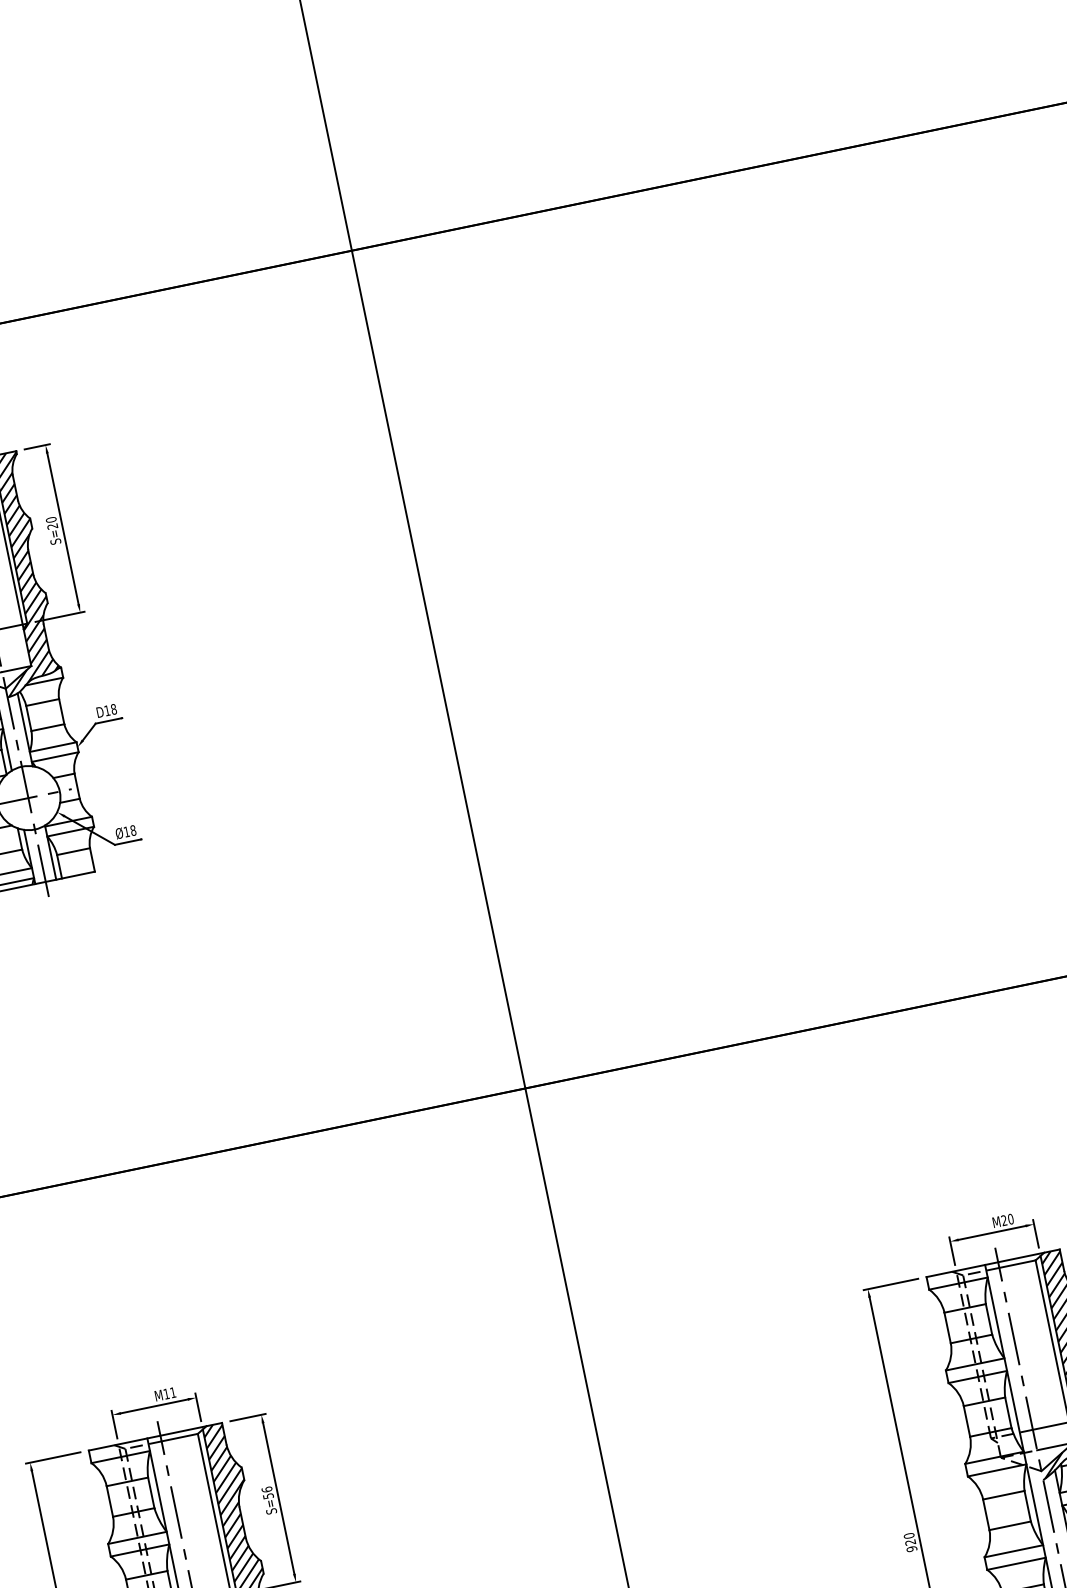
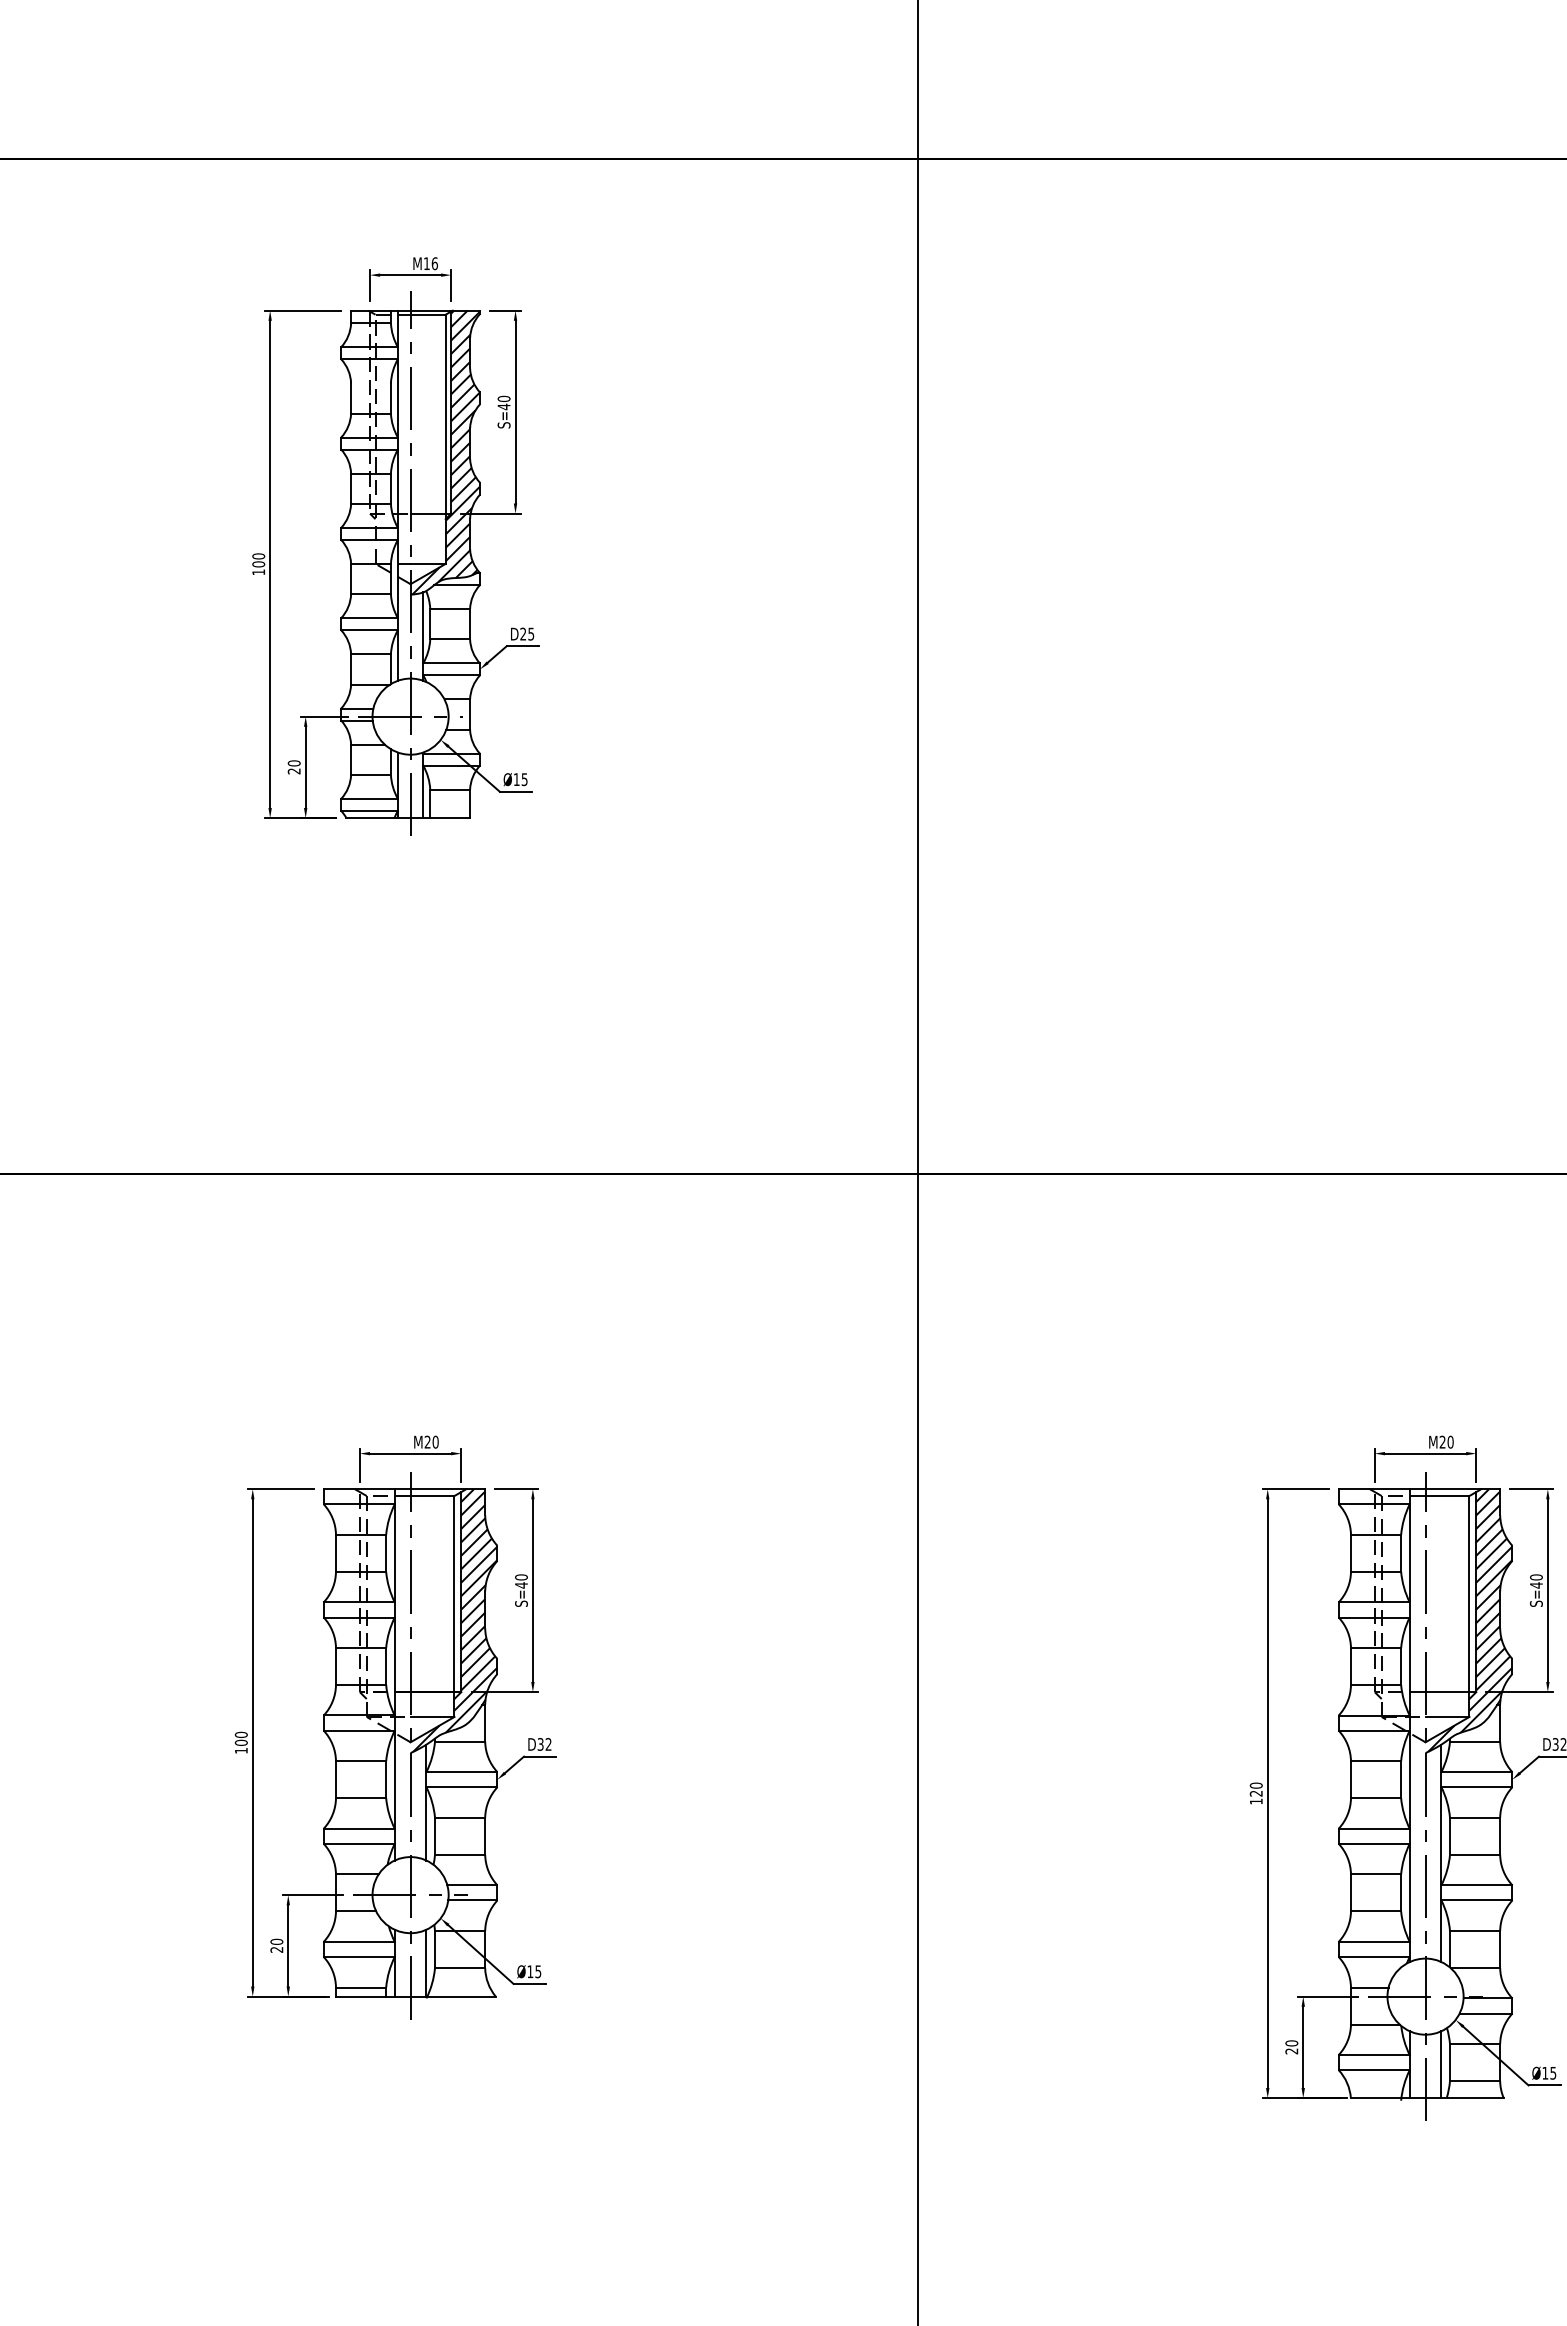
text: (52, 526) -> (503, 406), S=20 -> S=40
text: (110, 709) -> (527, 633), D18 -> D25
text: (133, 830) -> (524, 779), Ø18 -> Ø15
text: (169, 1392) -> (431, 1441), M11 -> M20
text: (267, 1492) -> (521, 1581), S=56 -> S=40
text: (911, 1549) -> (1255, 1801), 920 -> 120

